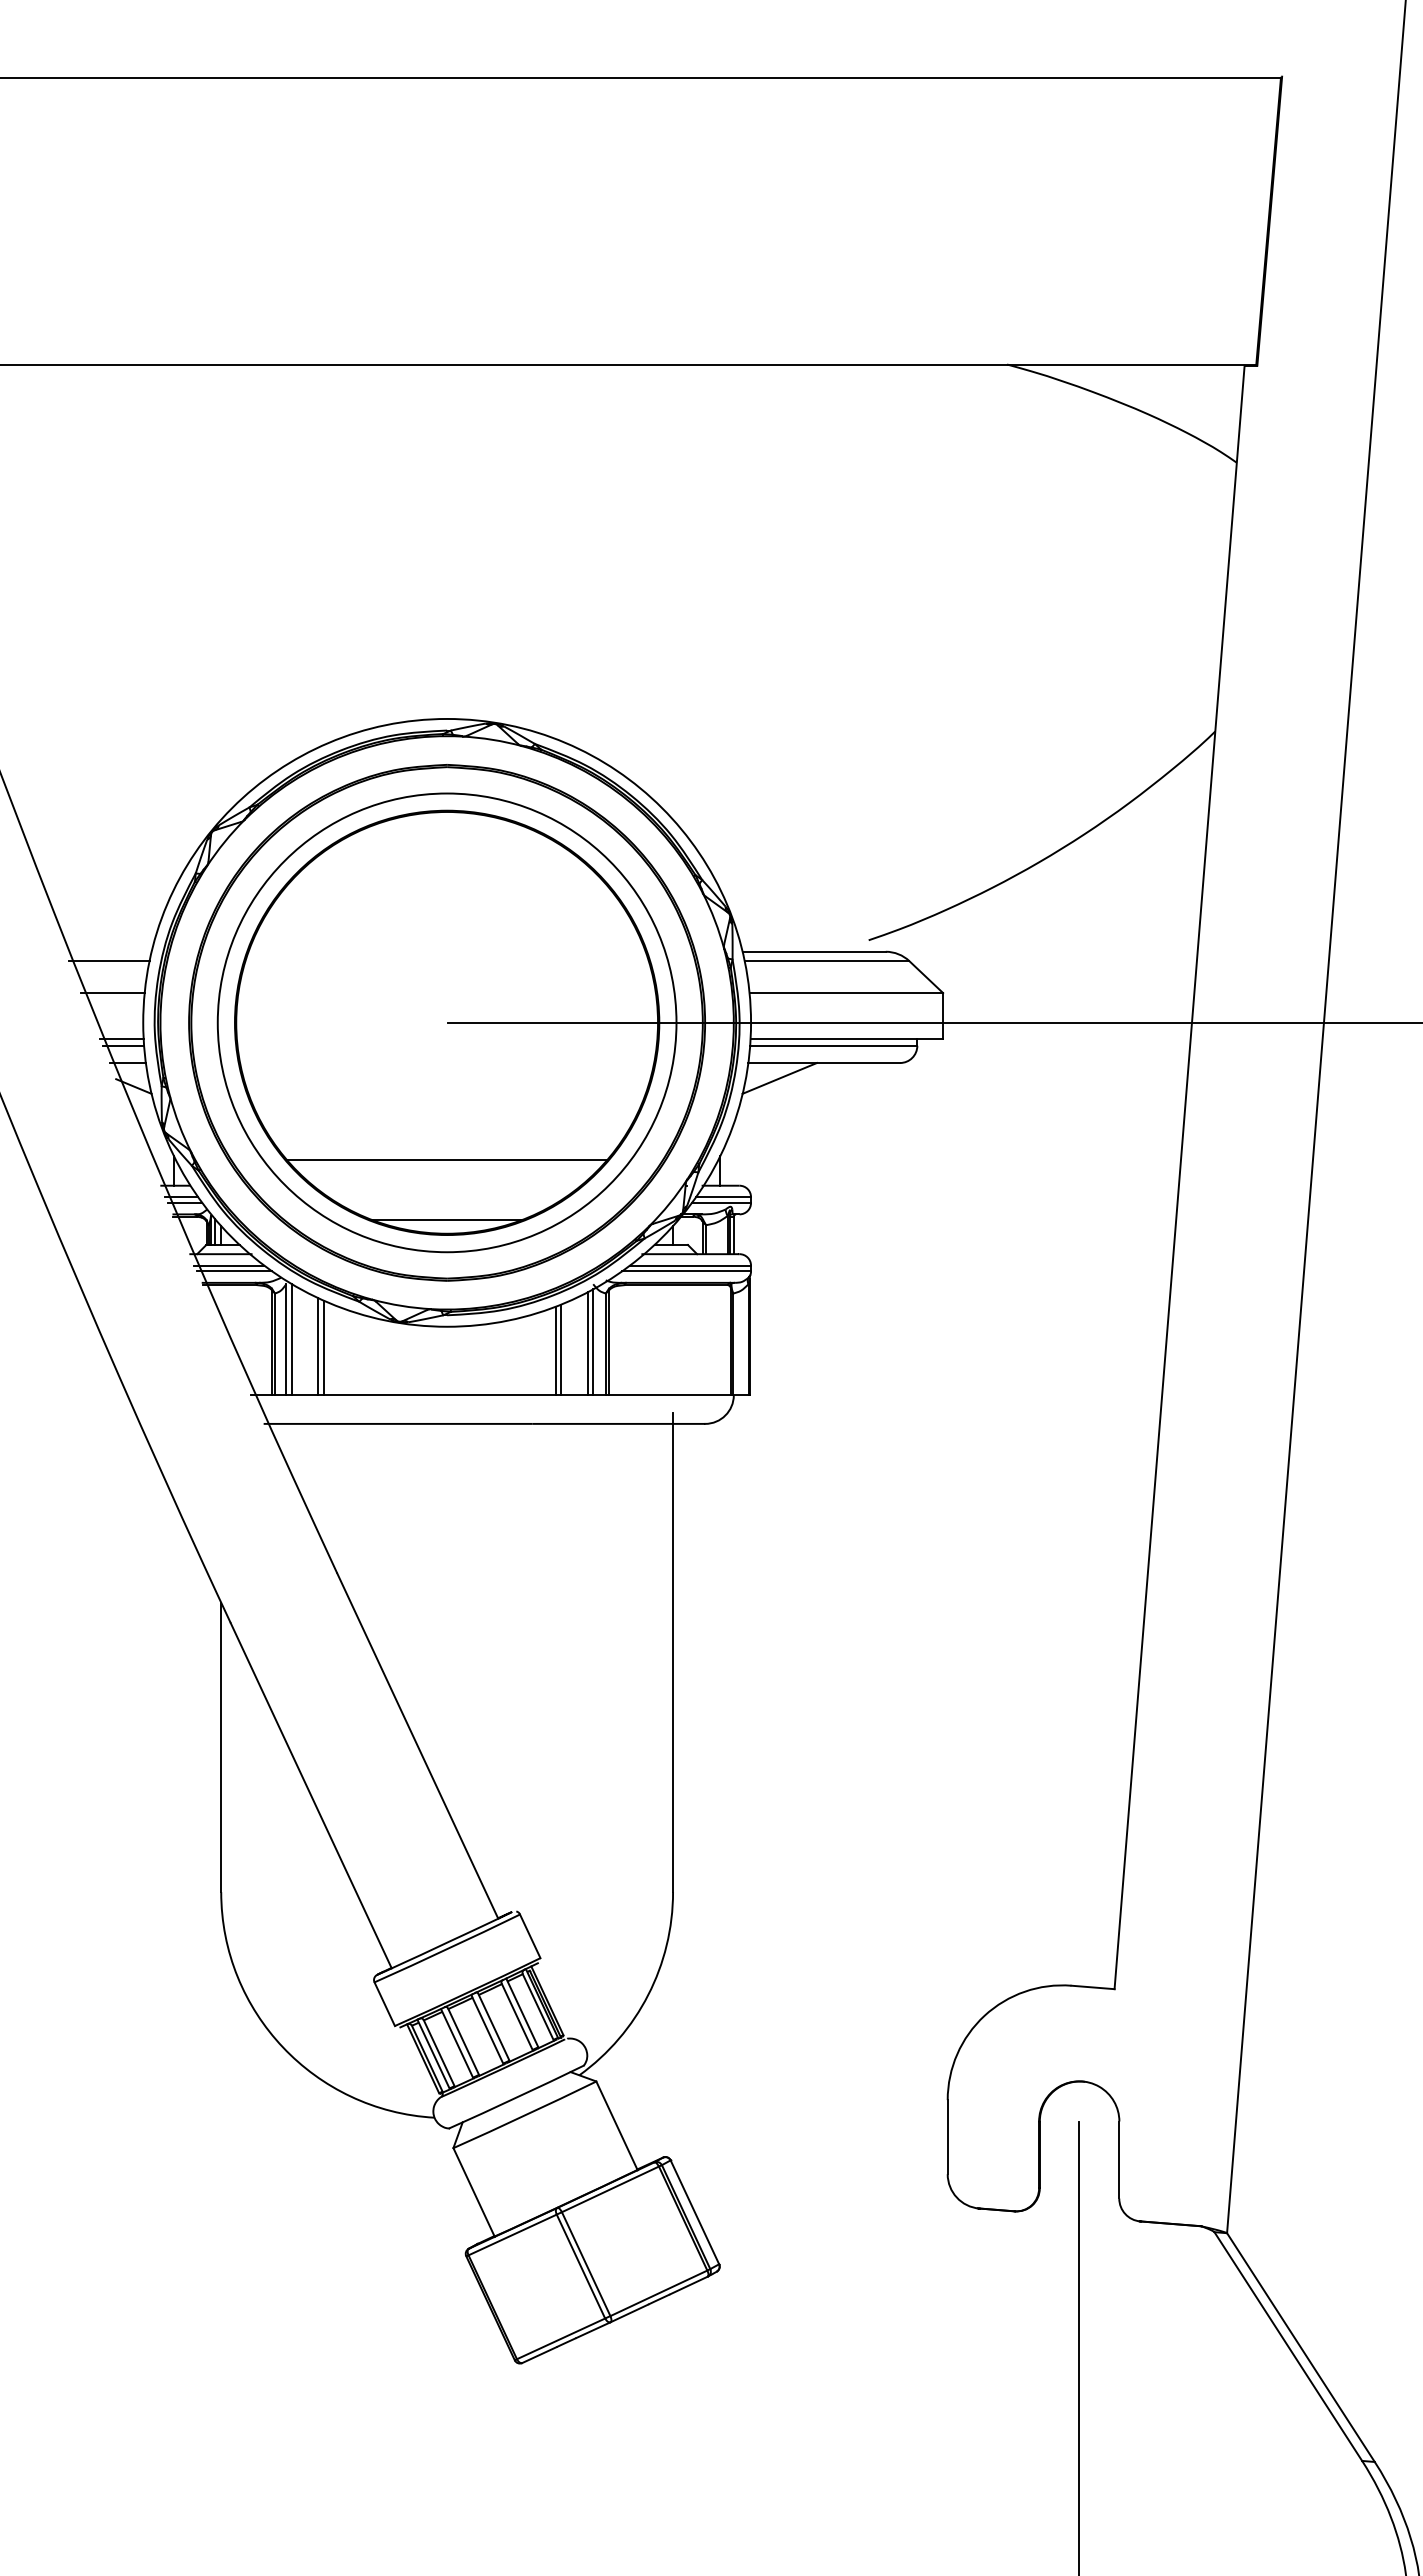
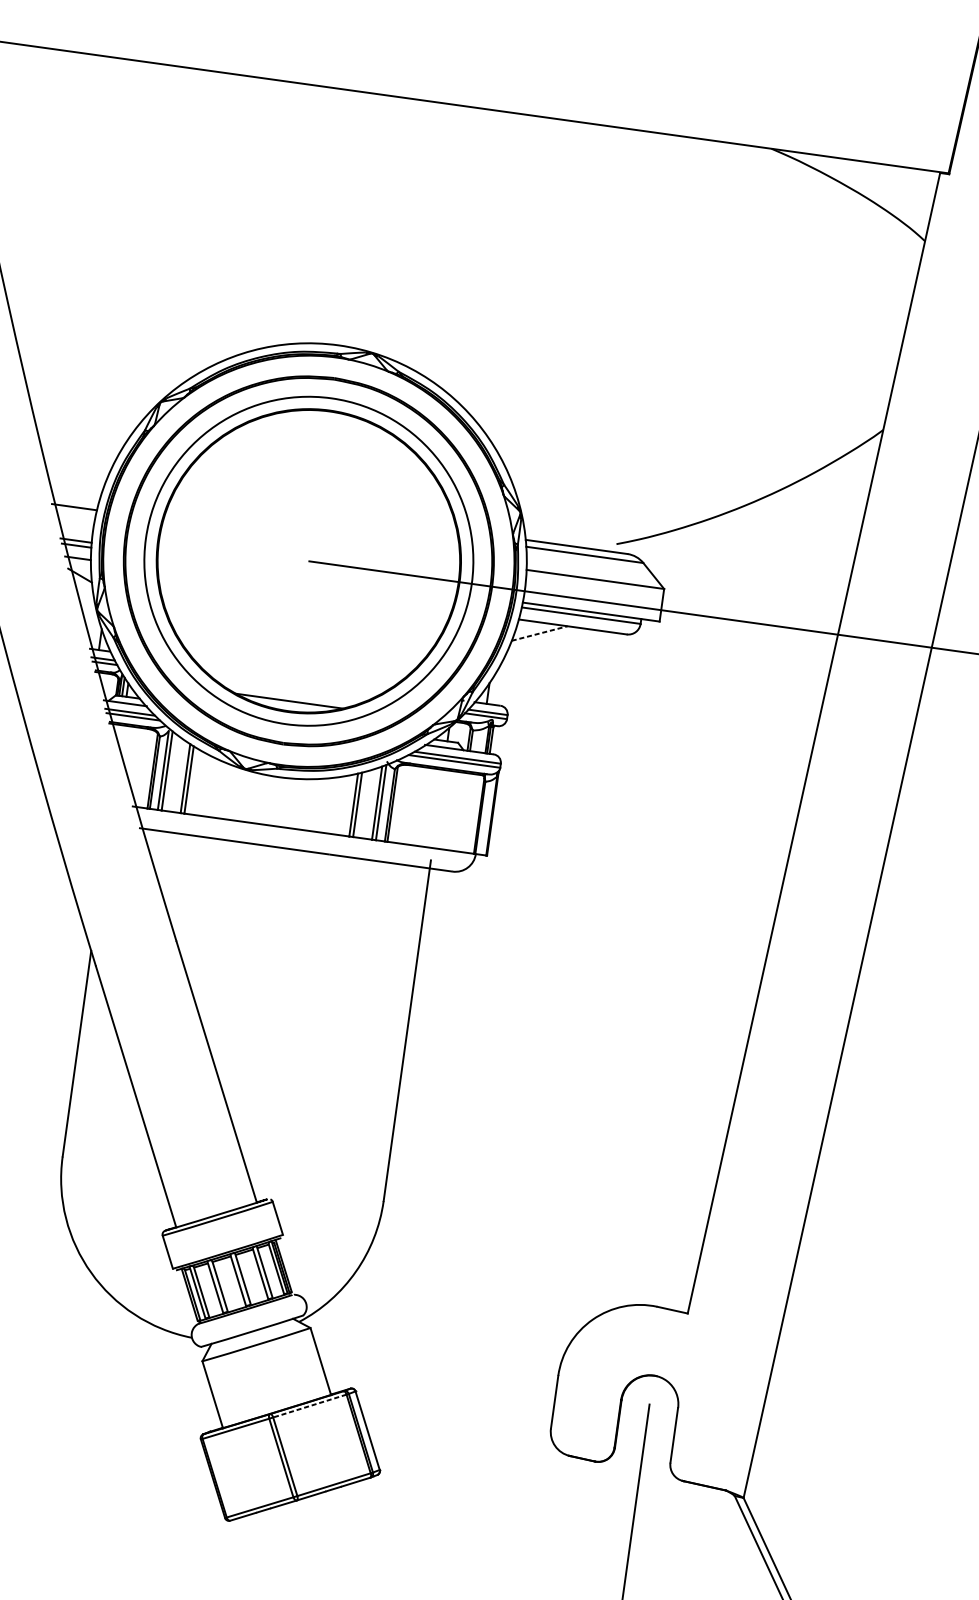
line: (108, 961) -> (74, 484), removed
line: (780, 1078) -> (540, 633), solid -> dashed
line: (446, 1160) -> (294, 658), removed
line: (610, 2189) -> (309, 1406), solid -> dashed

